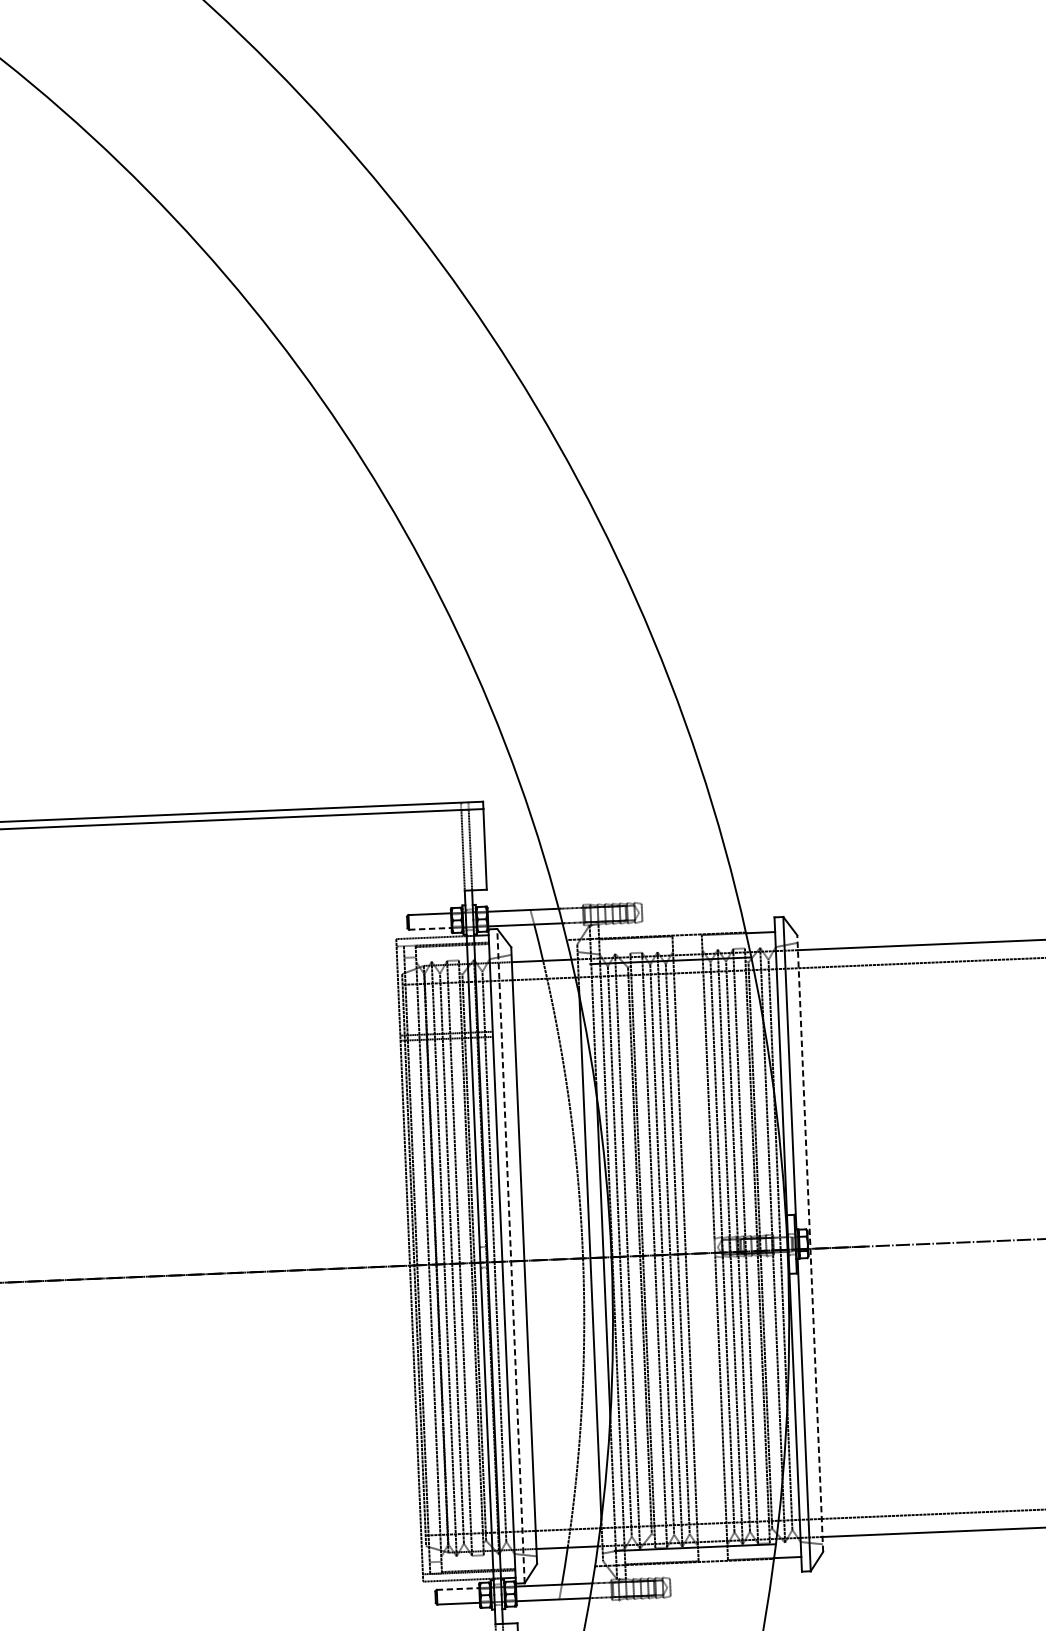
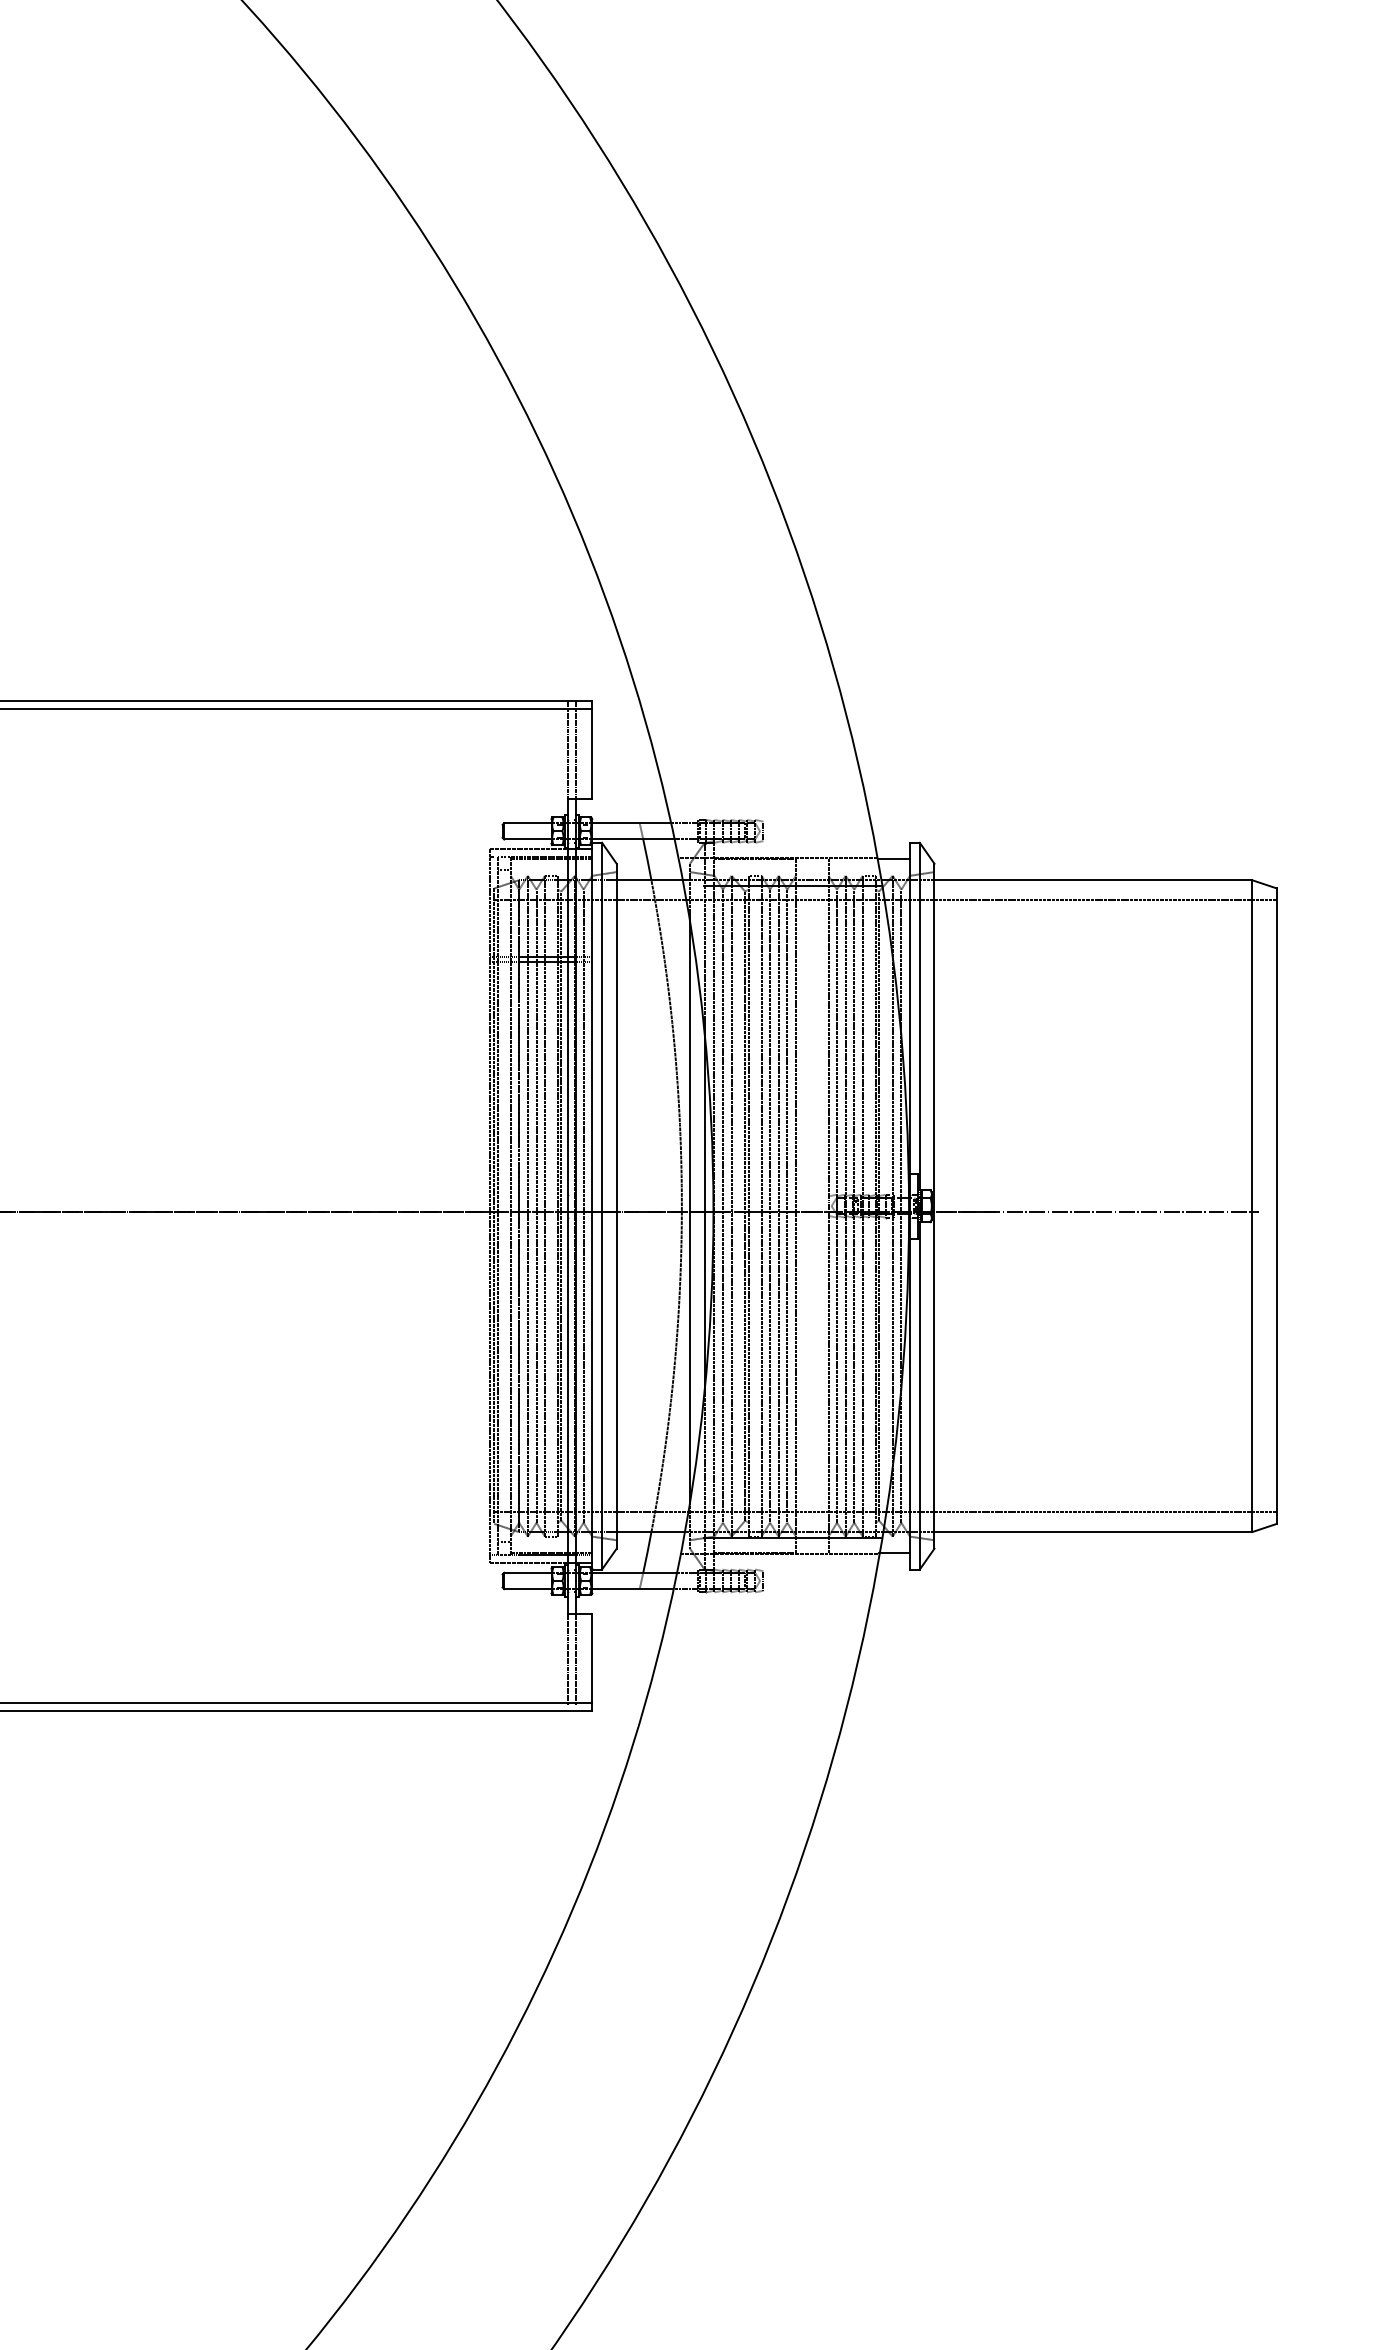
line: (430, 928) -> (527, 839), dashed -> solid
line: (810, 1242) -> (934, 1205), dashed -> solid
line: (511, 1255) -> (602, 1205), dashed -> solid
line: (457, 1588) -> (527, 1572), dashed -> solid

